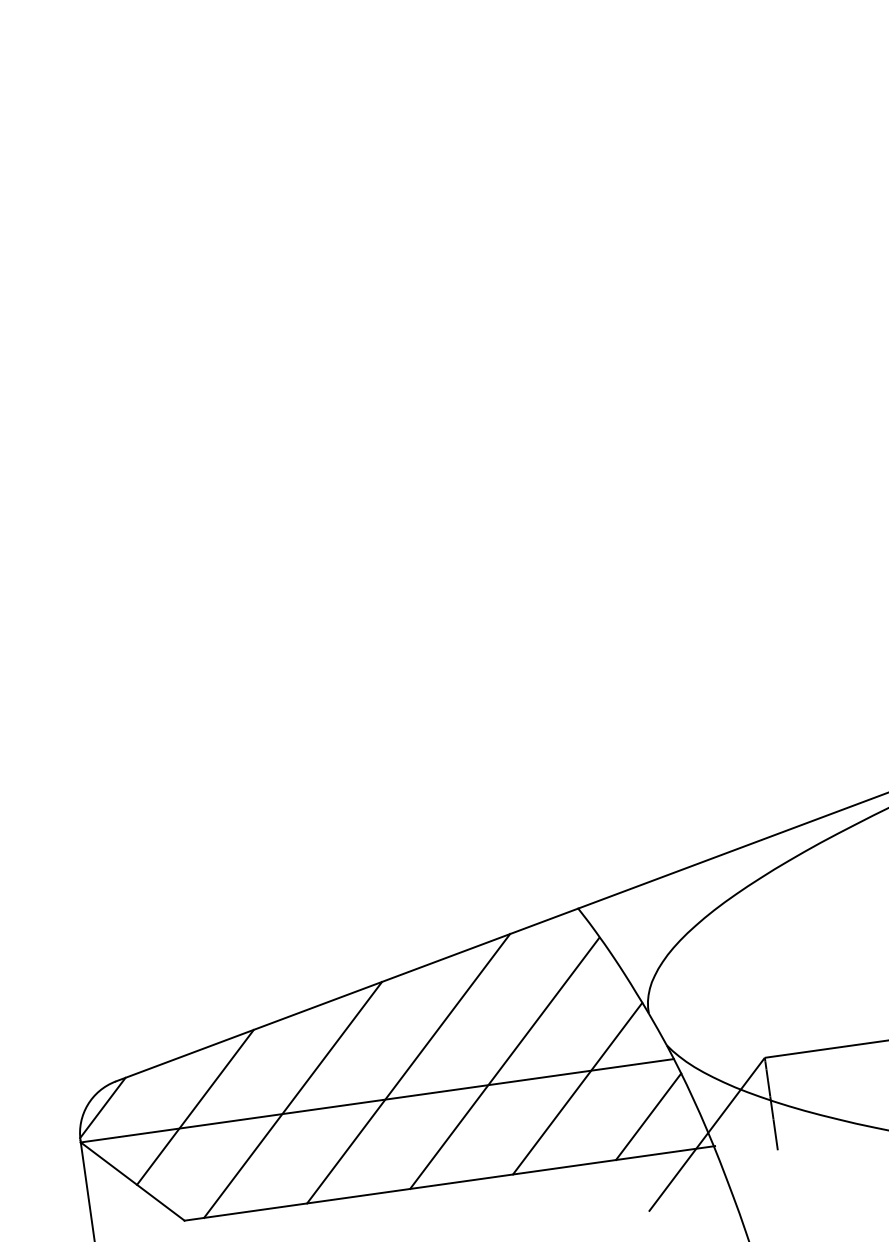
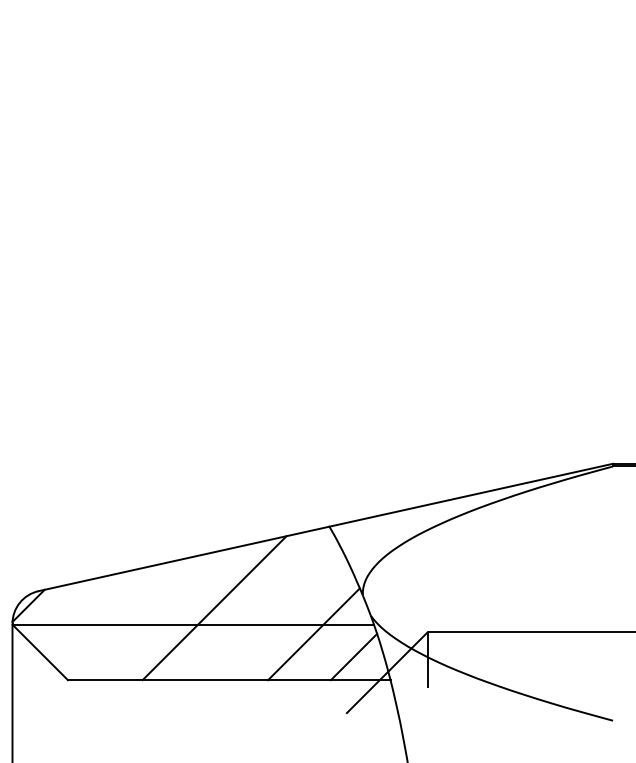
line: (504, 1064) -> (272, 613), removed
line: (292, 1100) -> (142, 617), removed
line: (194, 1106) -> (83, 612), removed

